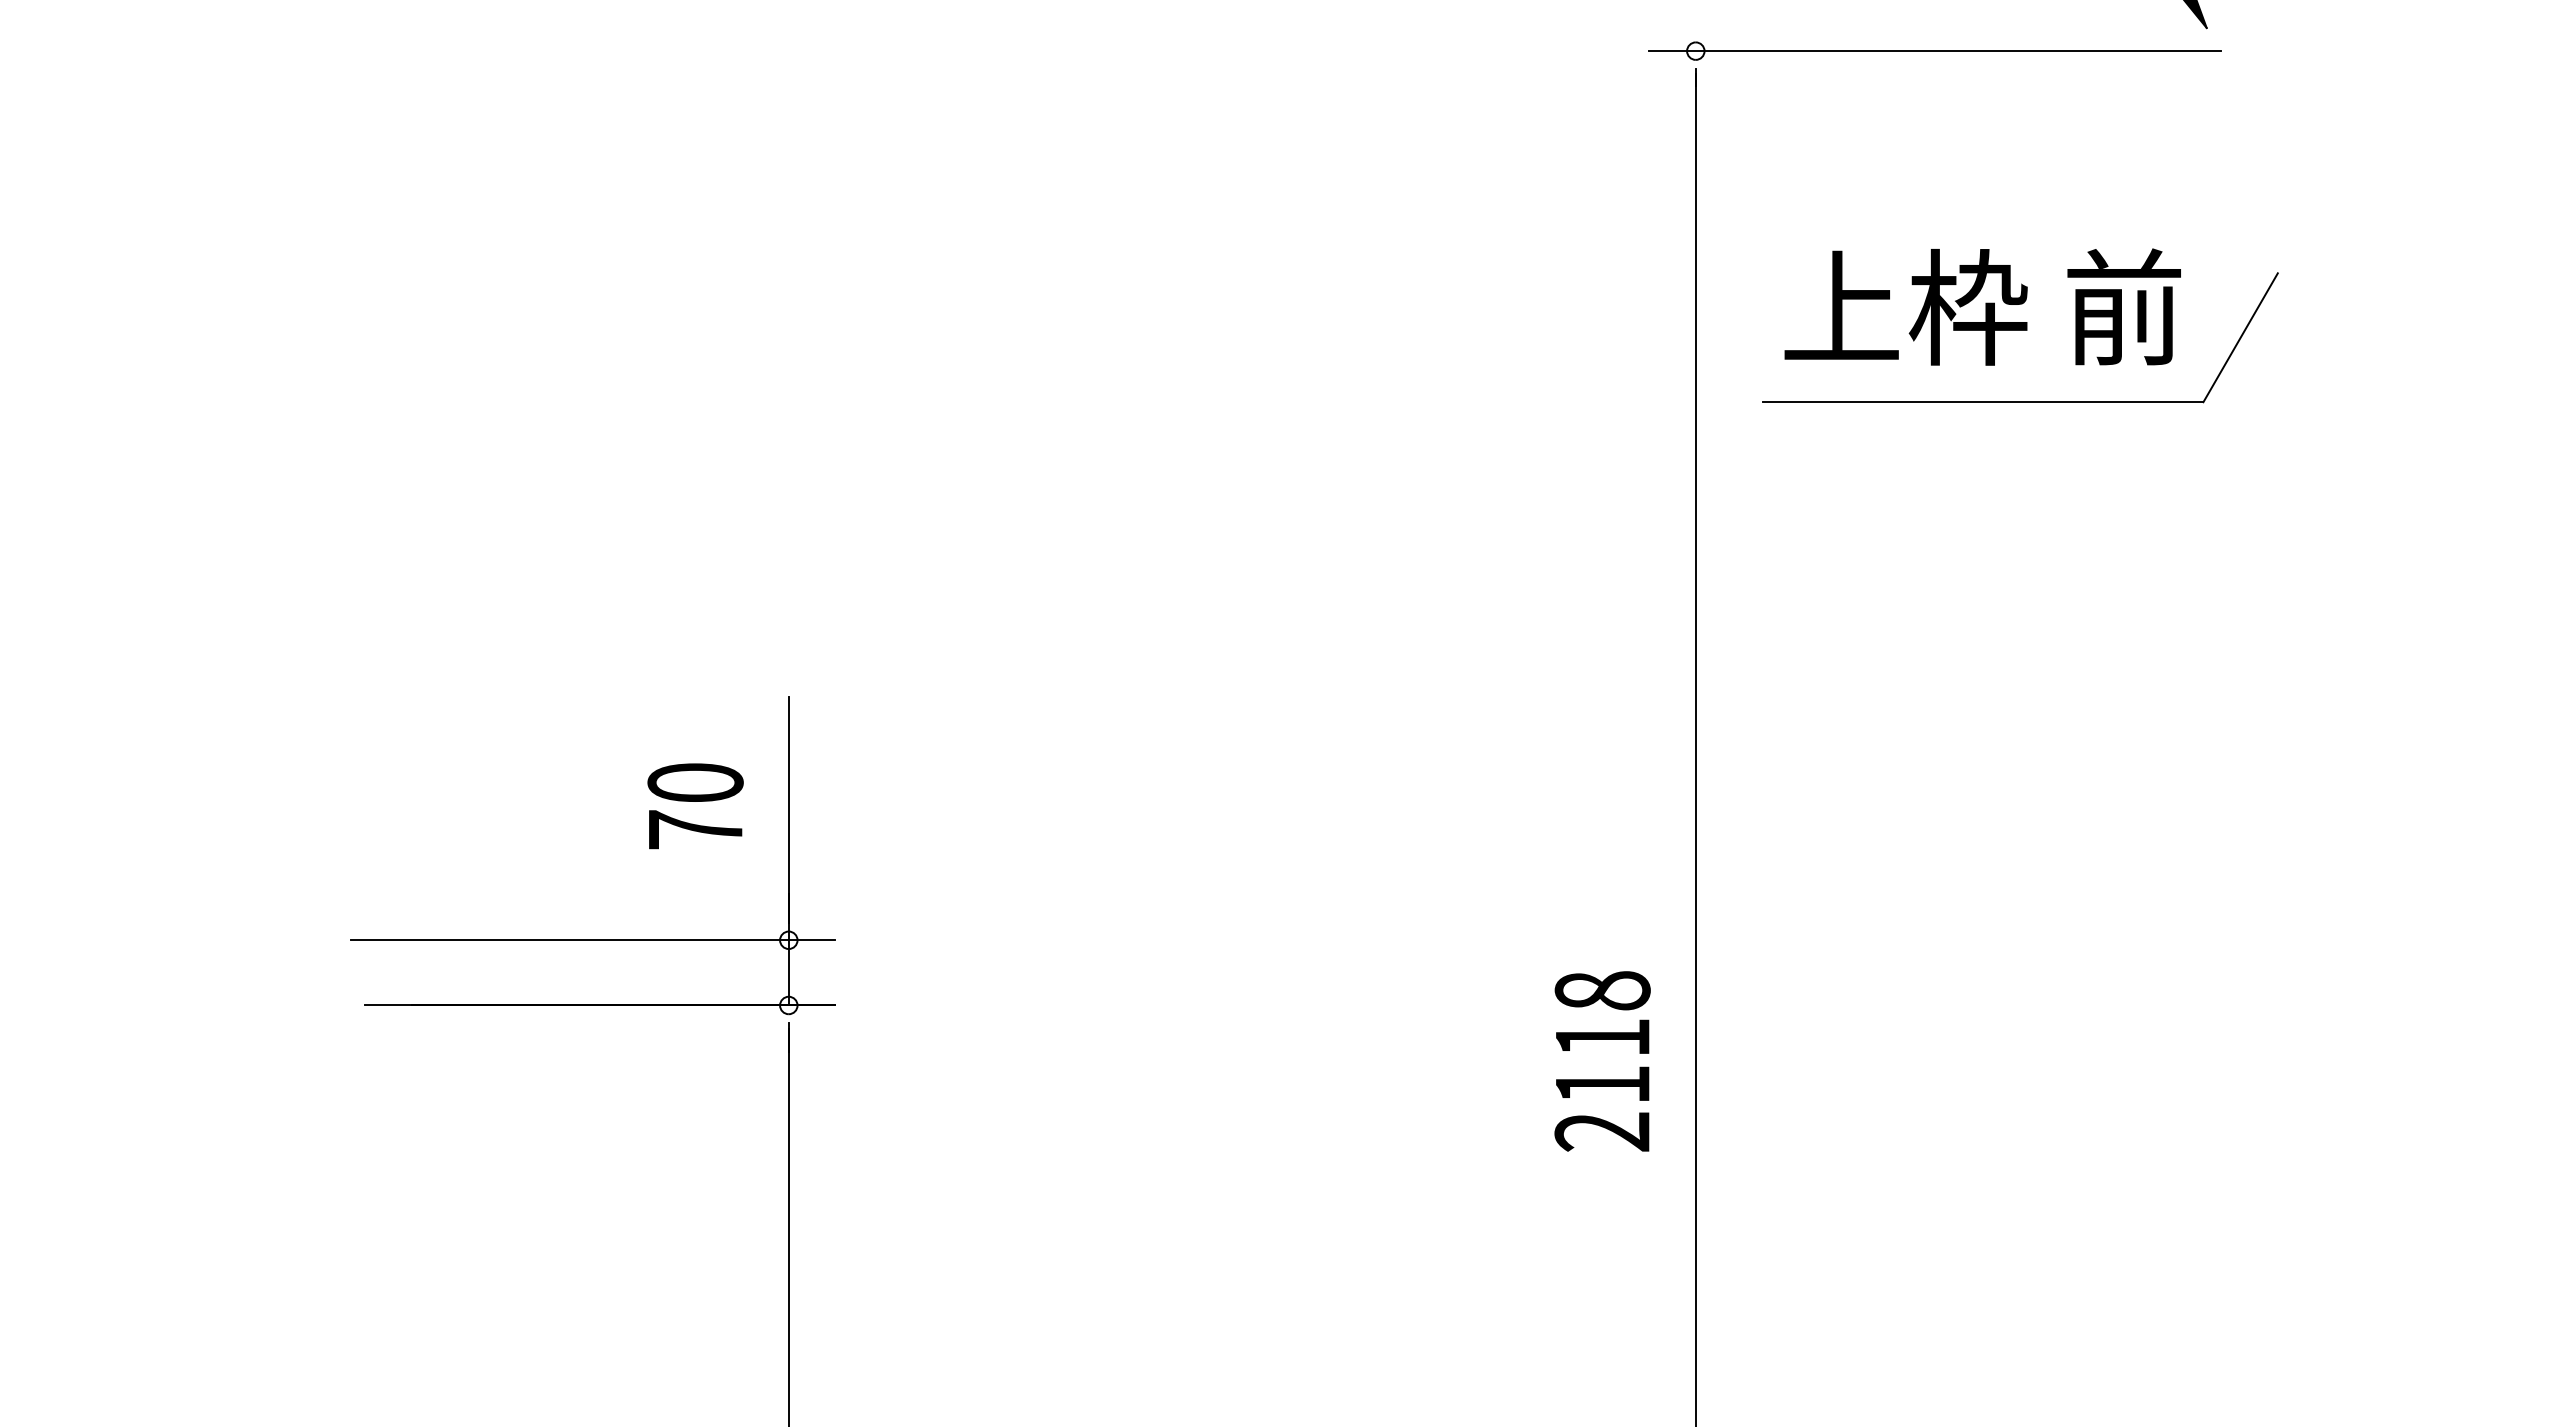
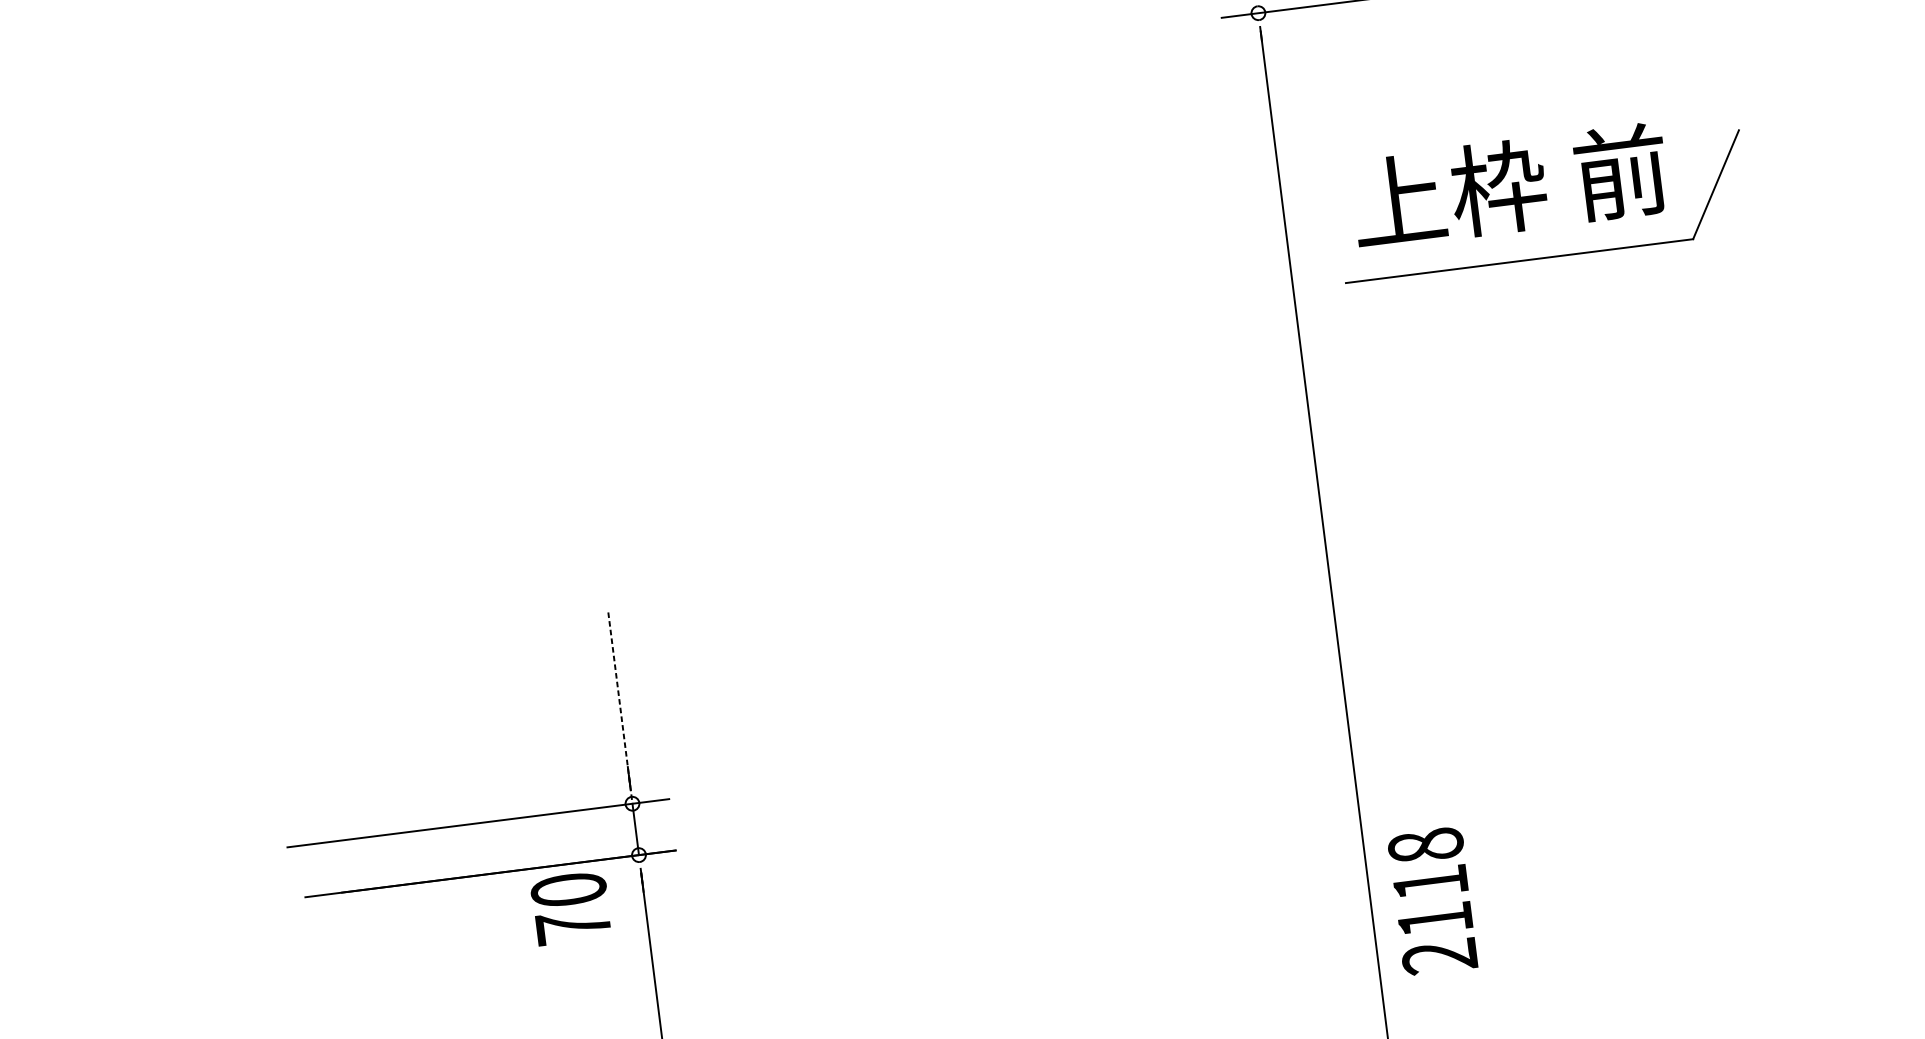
text: (695, 806) -> (571, 908), moved
line: (788, 819) -> (620, 708), solid -> dashed
text: (1602, 1061) -> (1432, 901), moved

